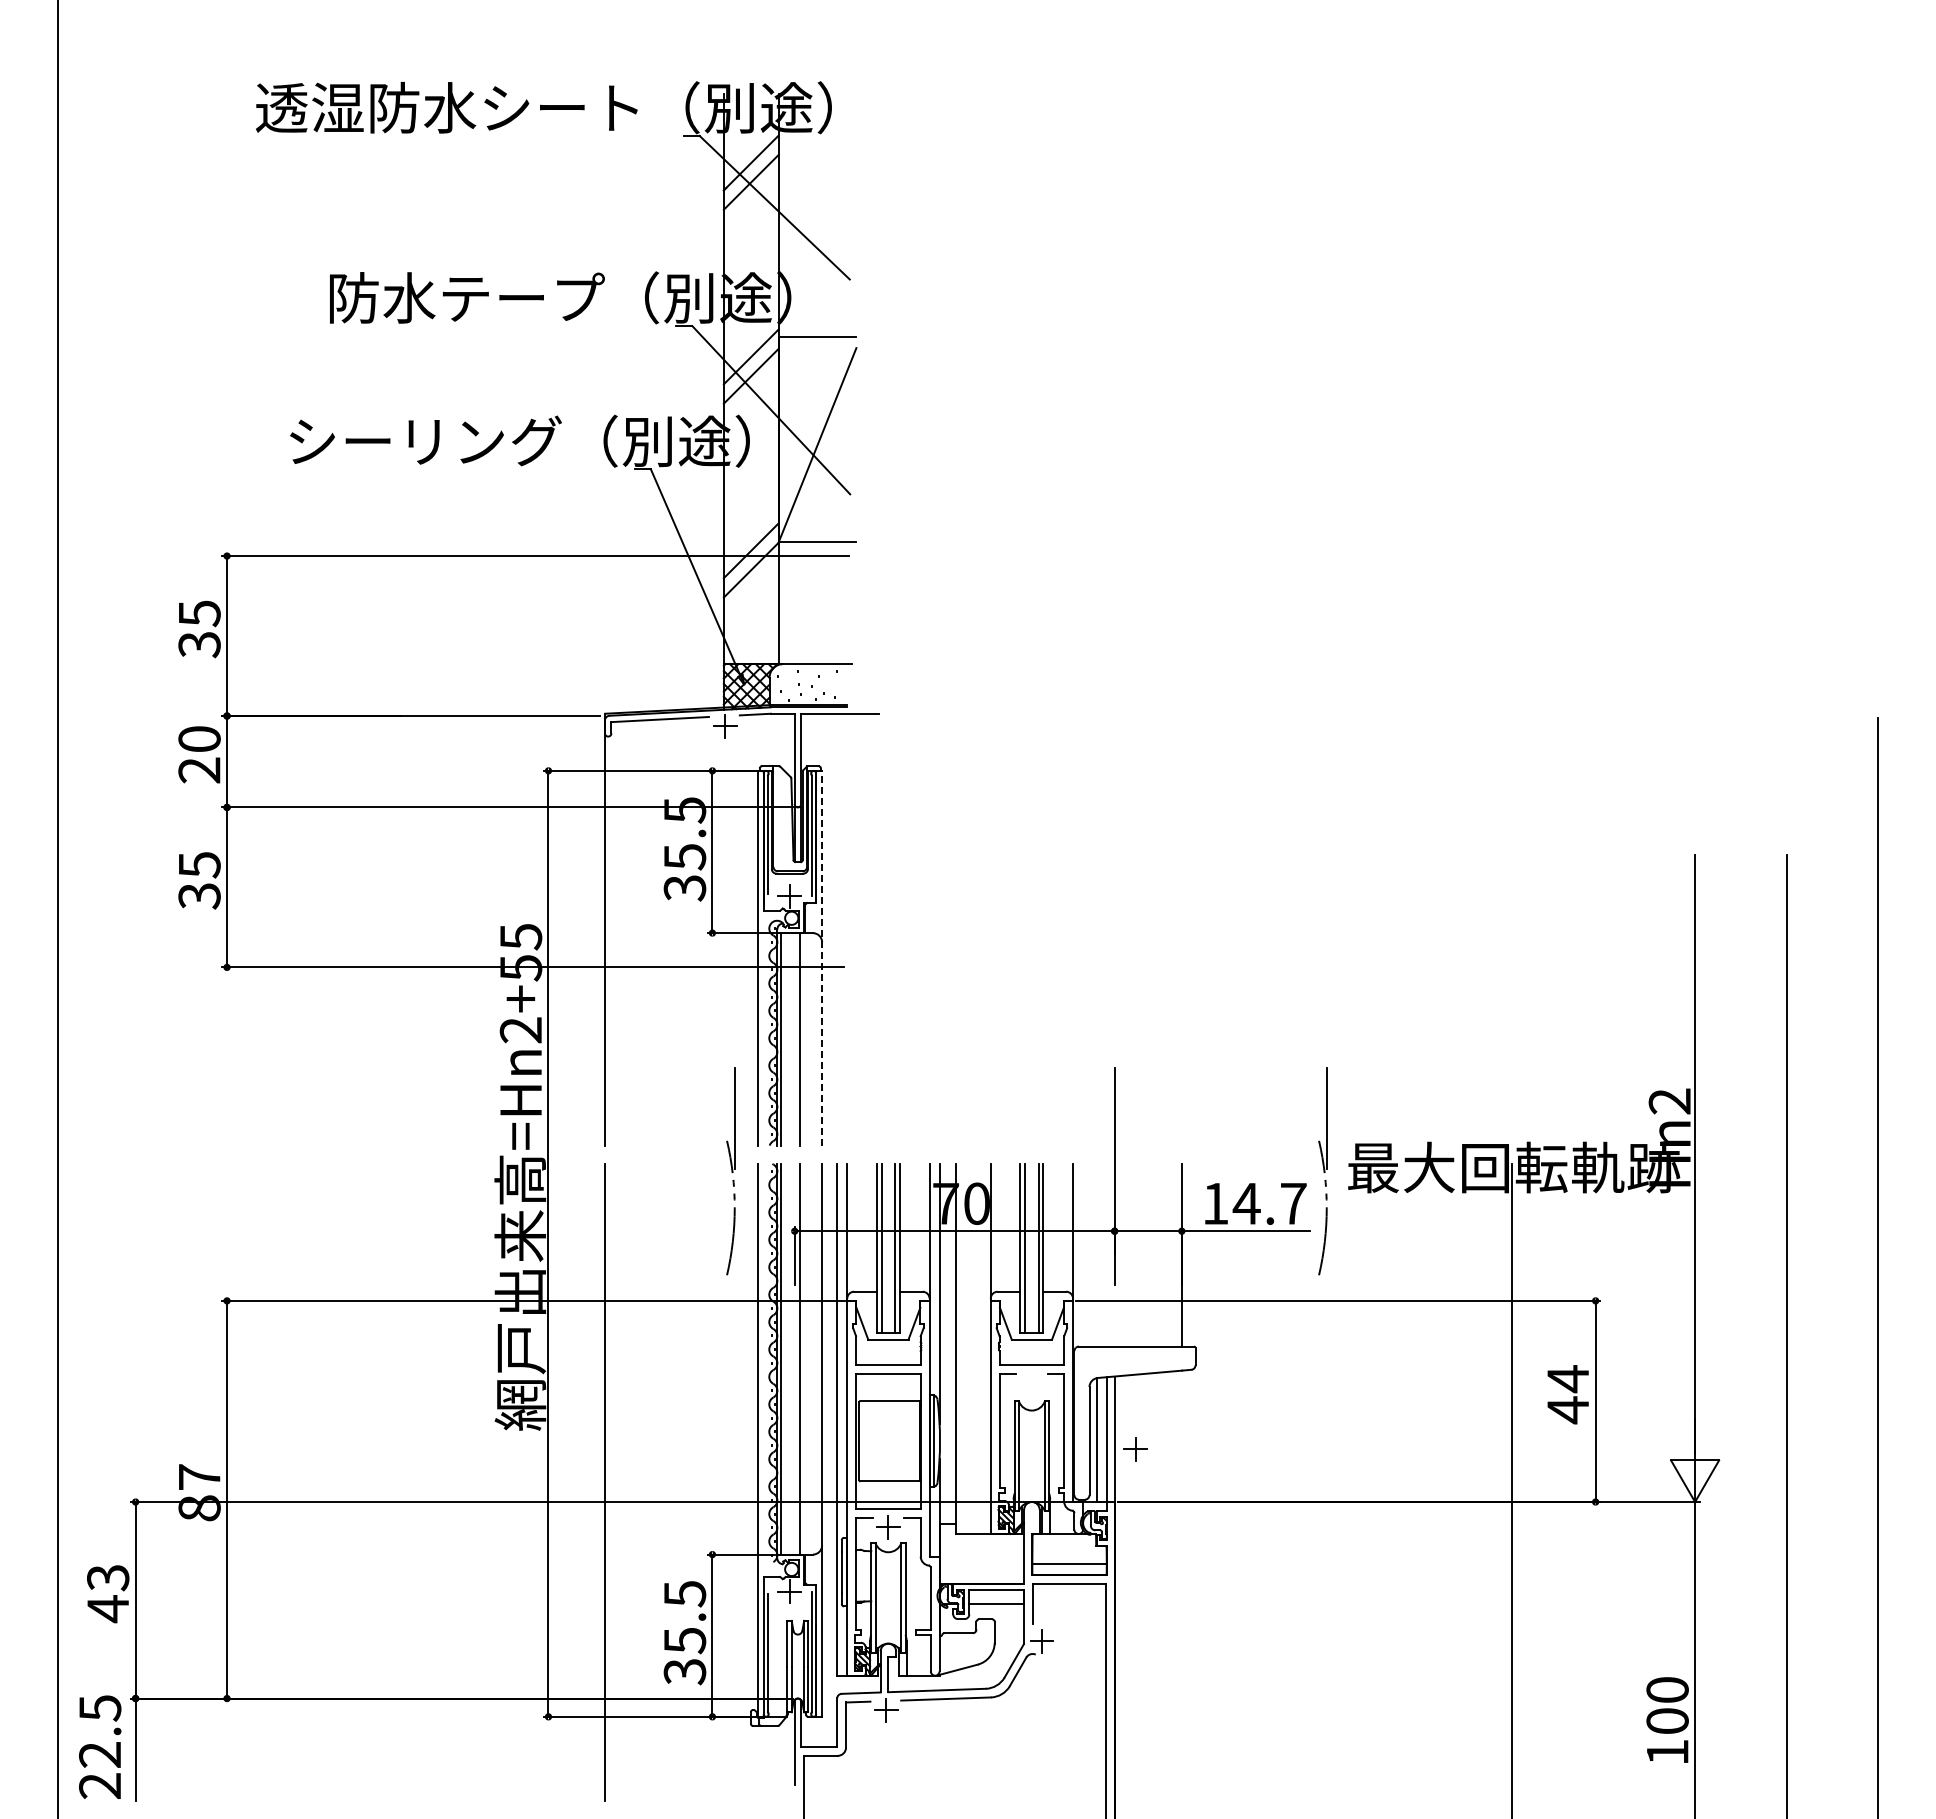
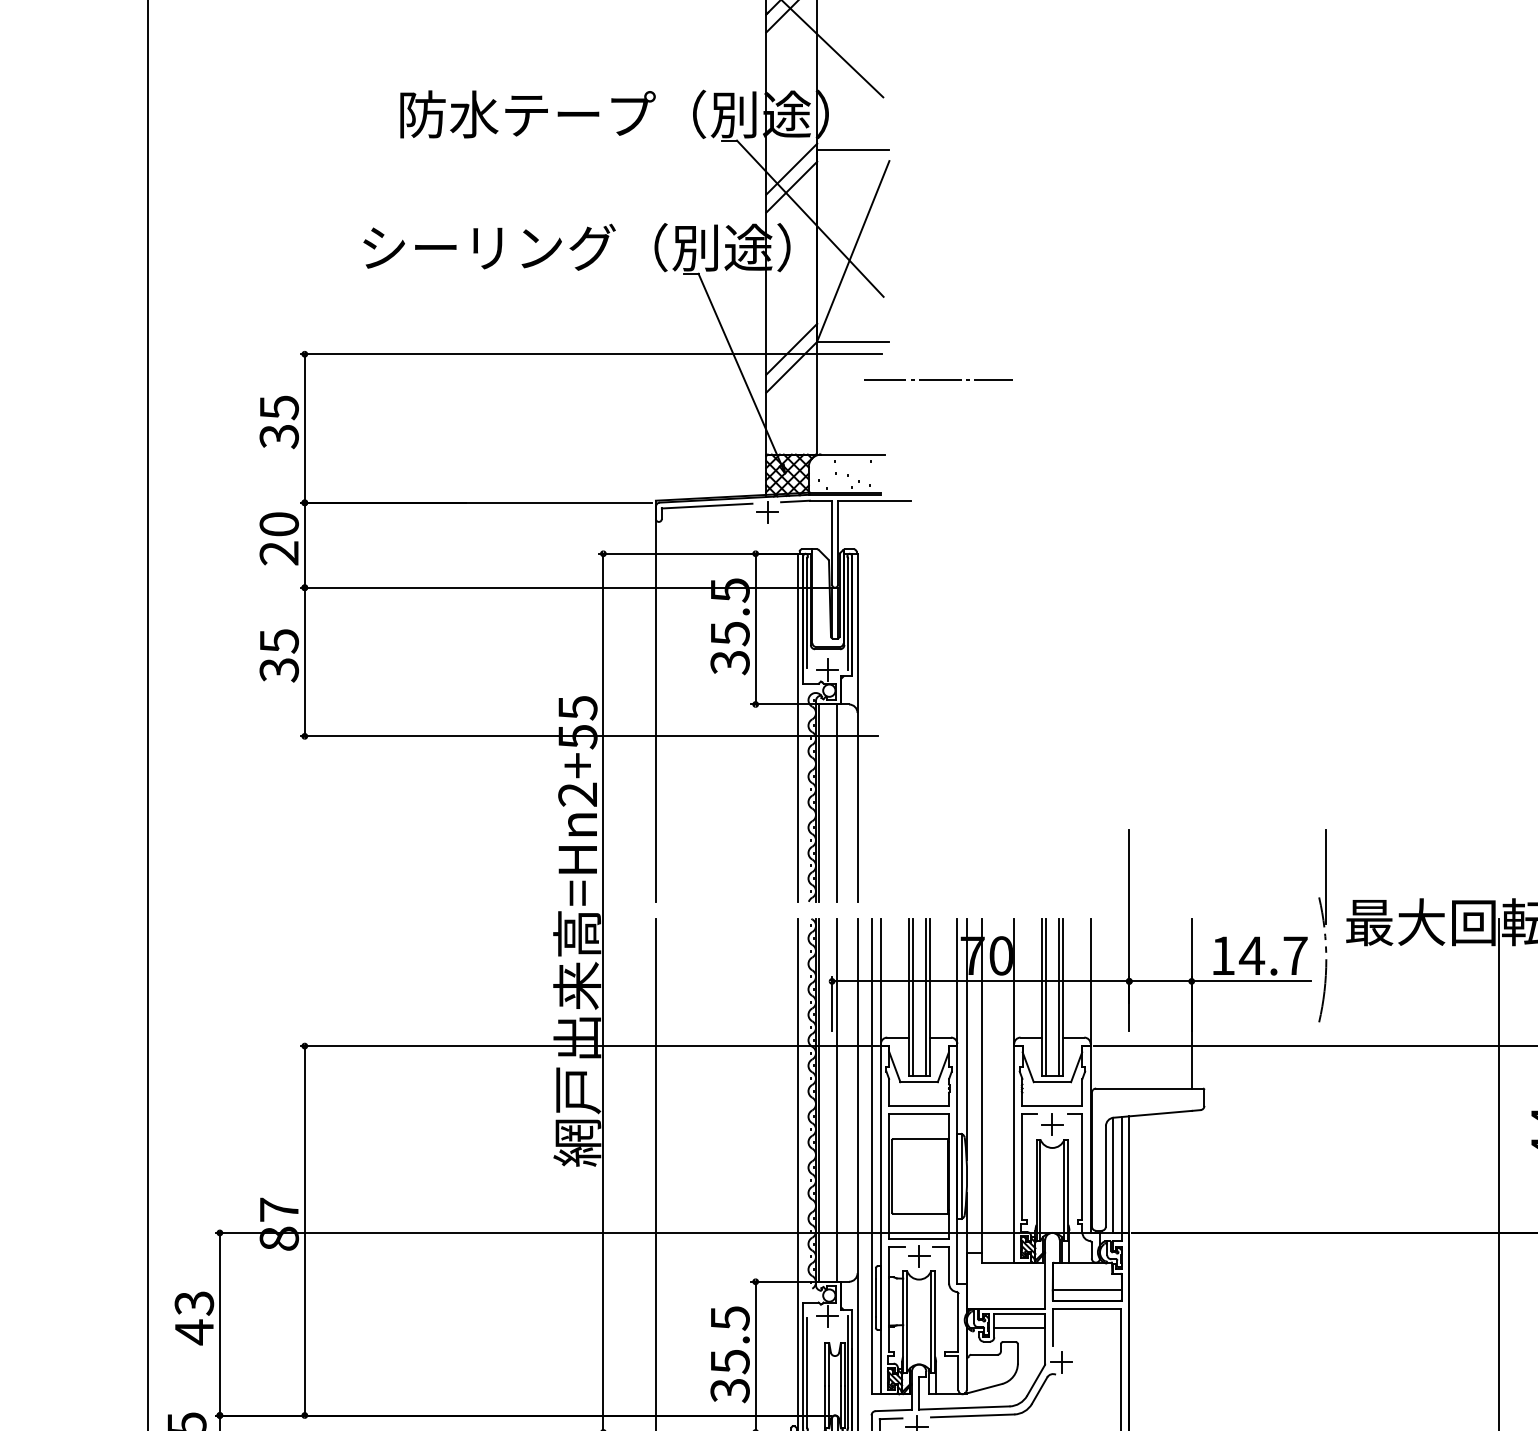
line: (908, 583) -> (937, 379), added
line: (822, 957) -> (857, 727), dashed -> solid
part: (730, 1171) -> (772, 925), removed
part: (1135, 1449) -> (1052, 1124), moved

